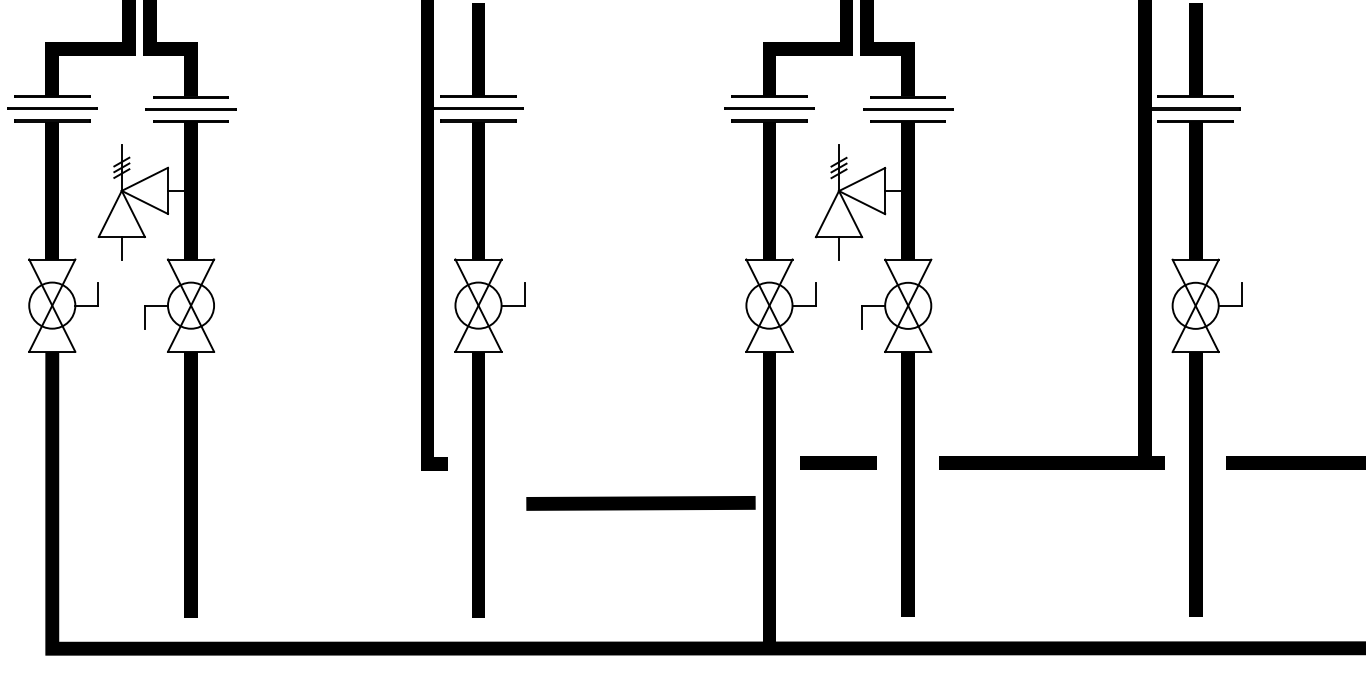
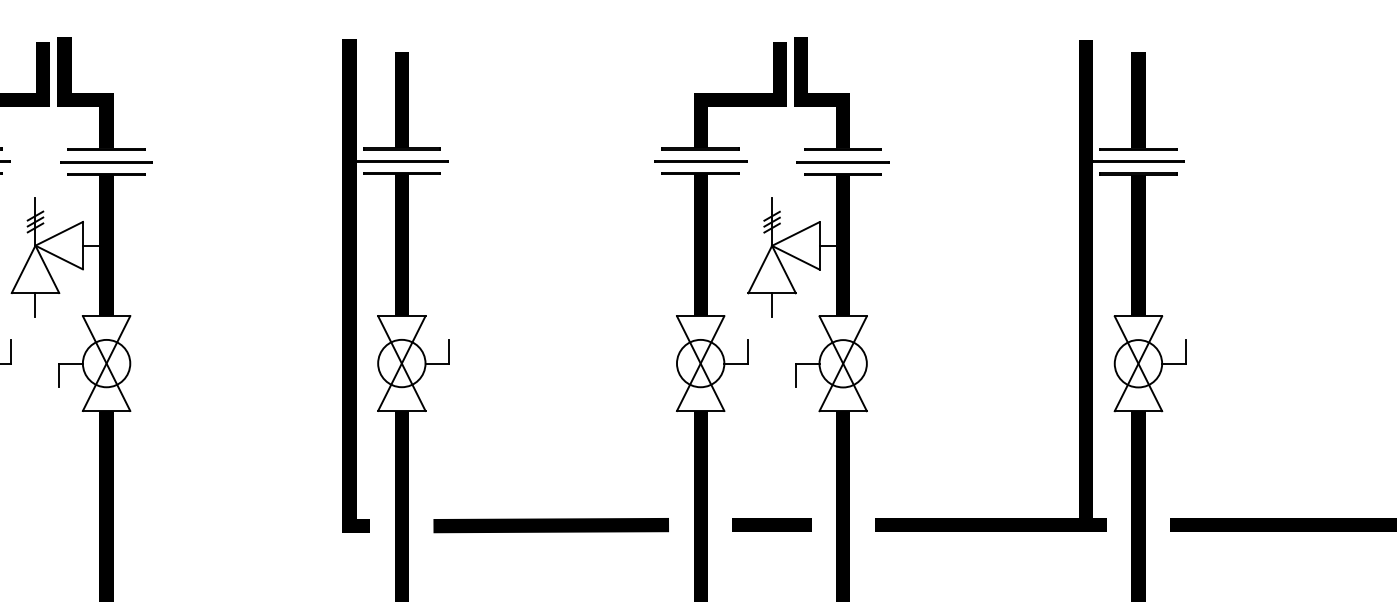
line: (640, 503) -> (550, 525), moved

